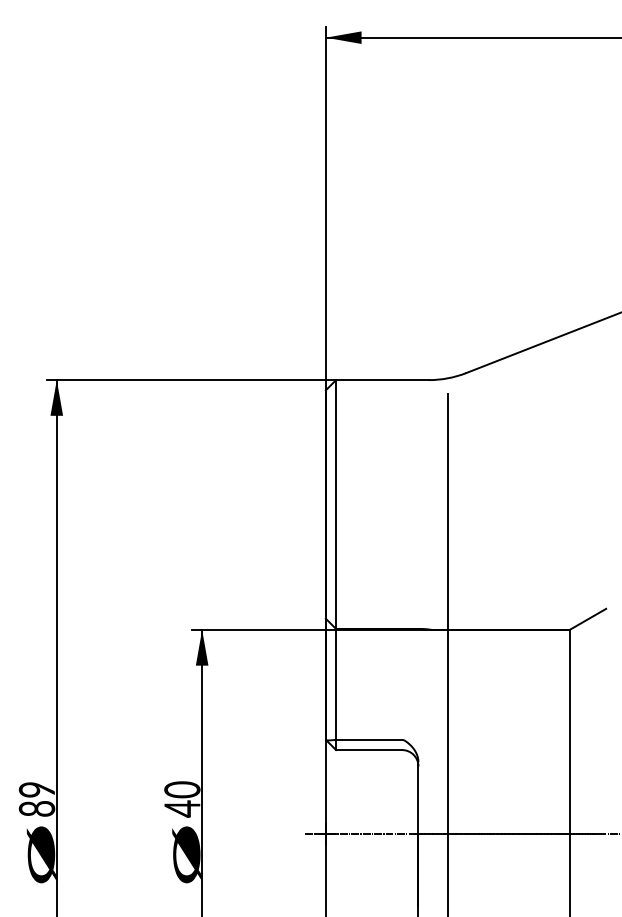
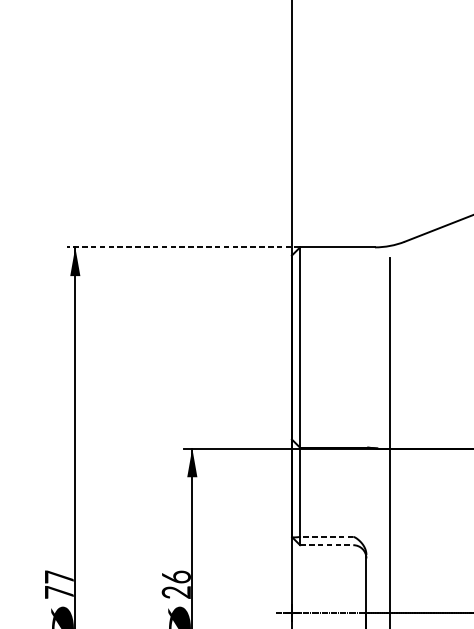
line: (191, 380) -> (183, 247), solid -> dashed
line: (368, 739) -> (326, 536), solid -> dashed
line: (369, 750) -> (327, 545), solid -> dashed
text: (36, 798) -> (58, 584), 89 -> 77
text: (182, 799) -> (176, 584), 40 -> 26

